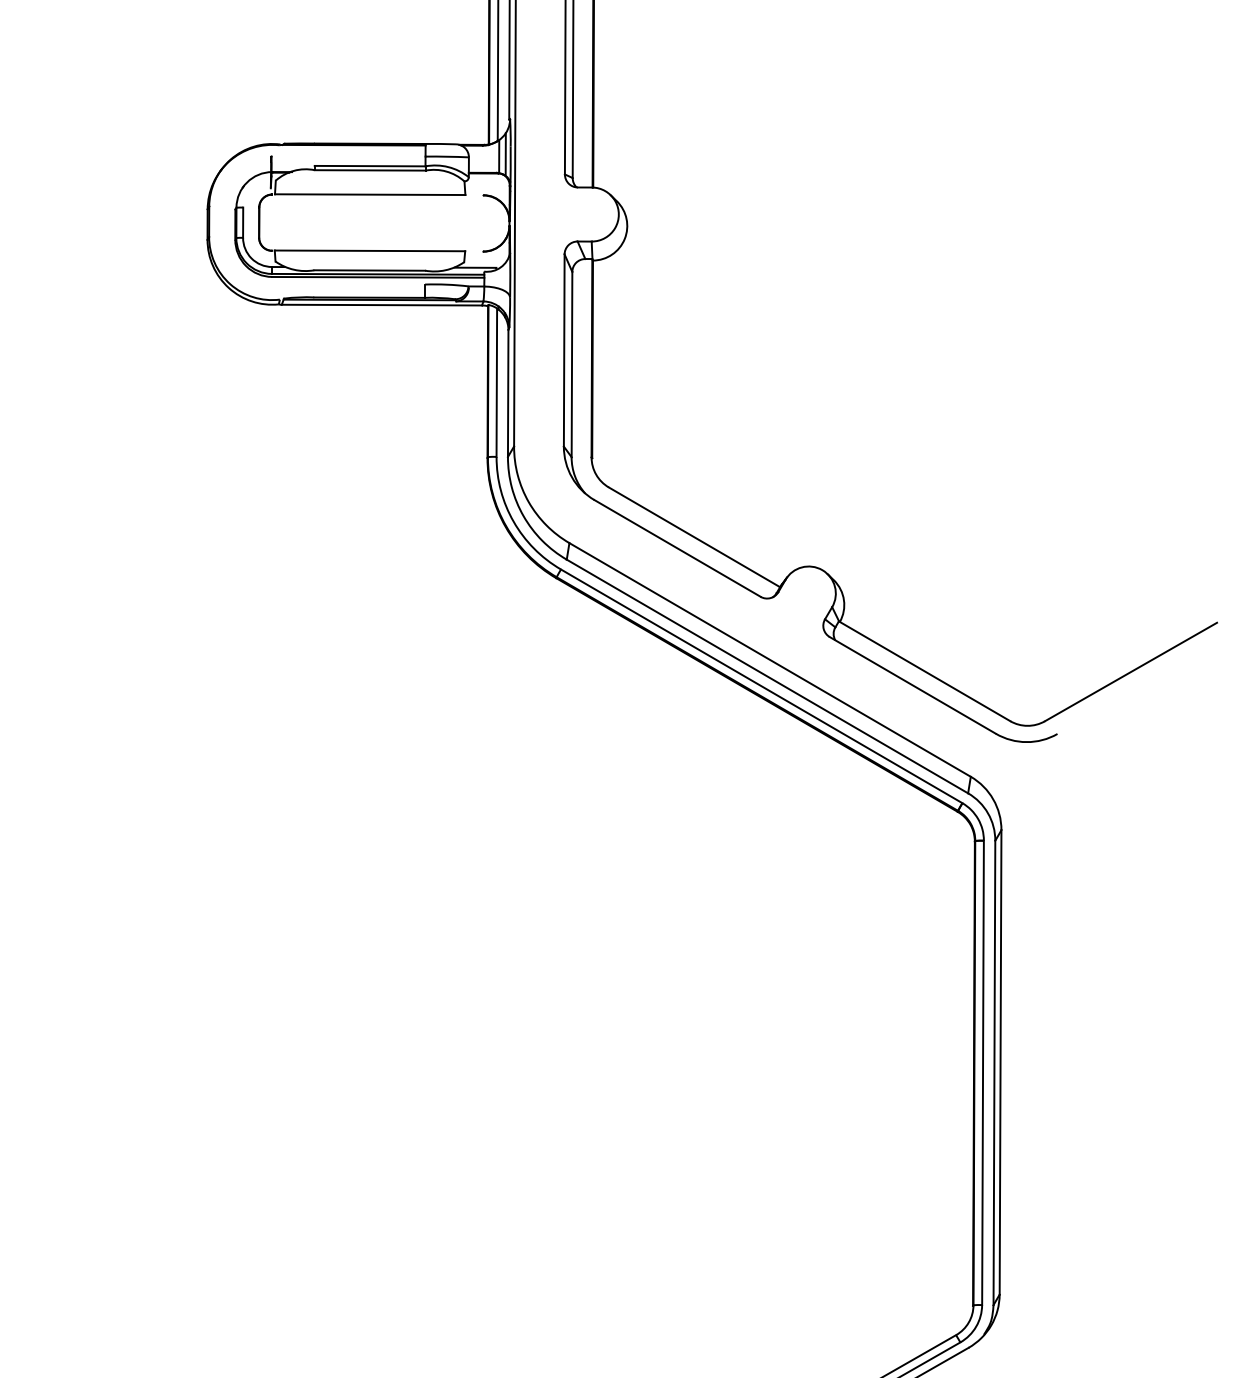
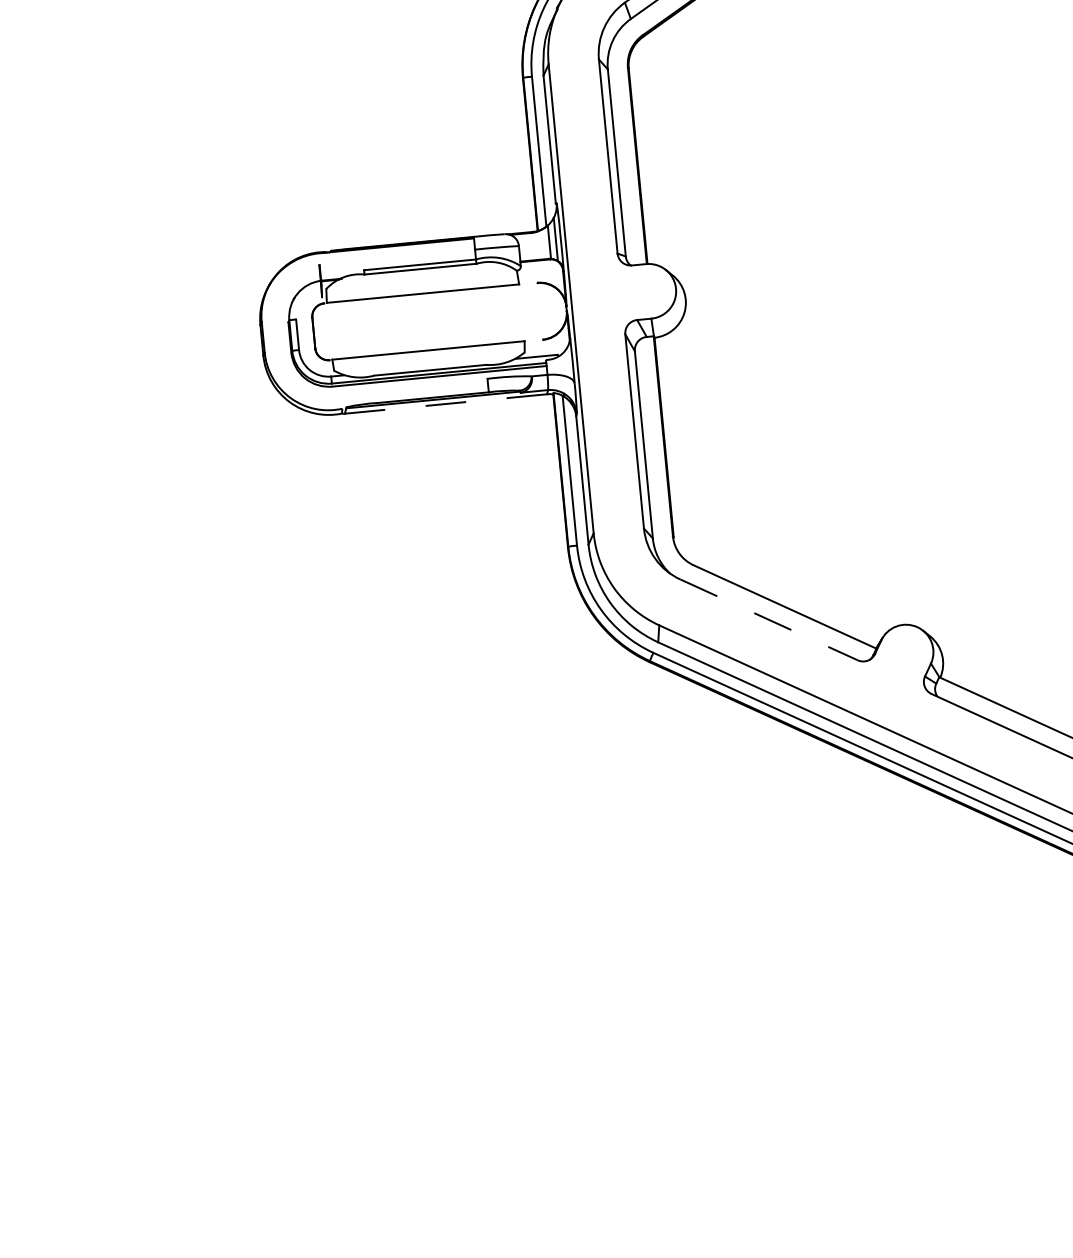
line: (381, 305) -> (445, 404), solid -> dashed
line: (677, 548) -> (768, 619), solid -> dashed

